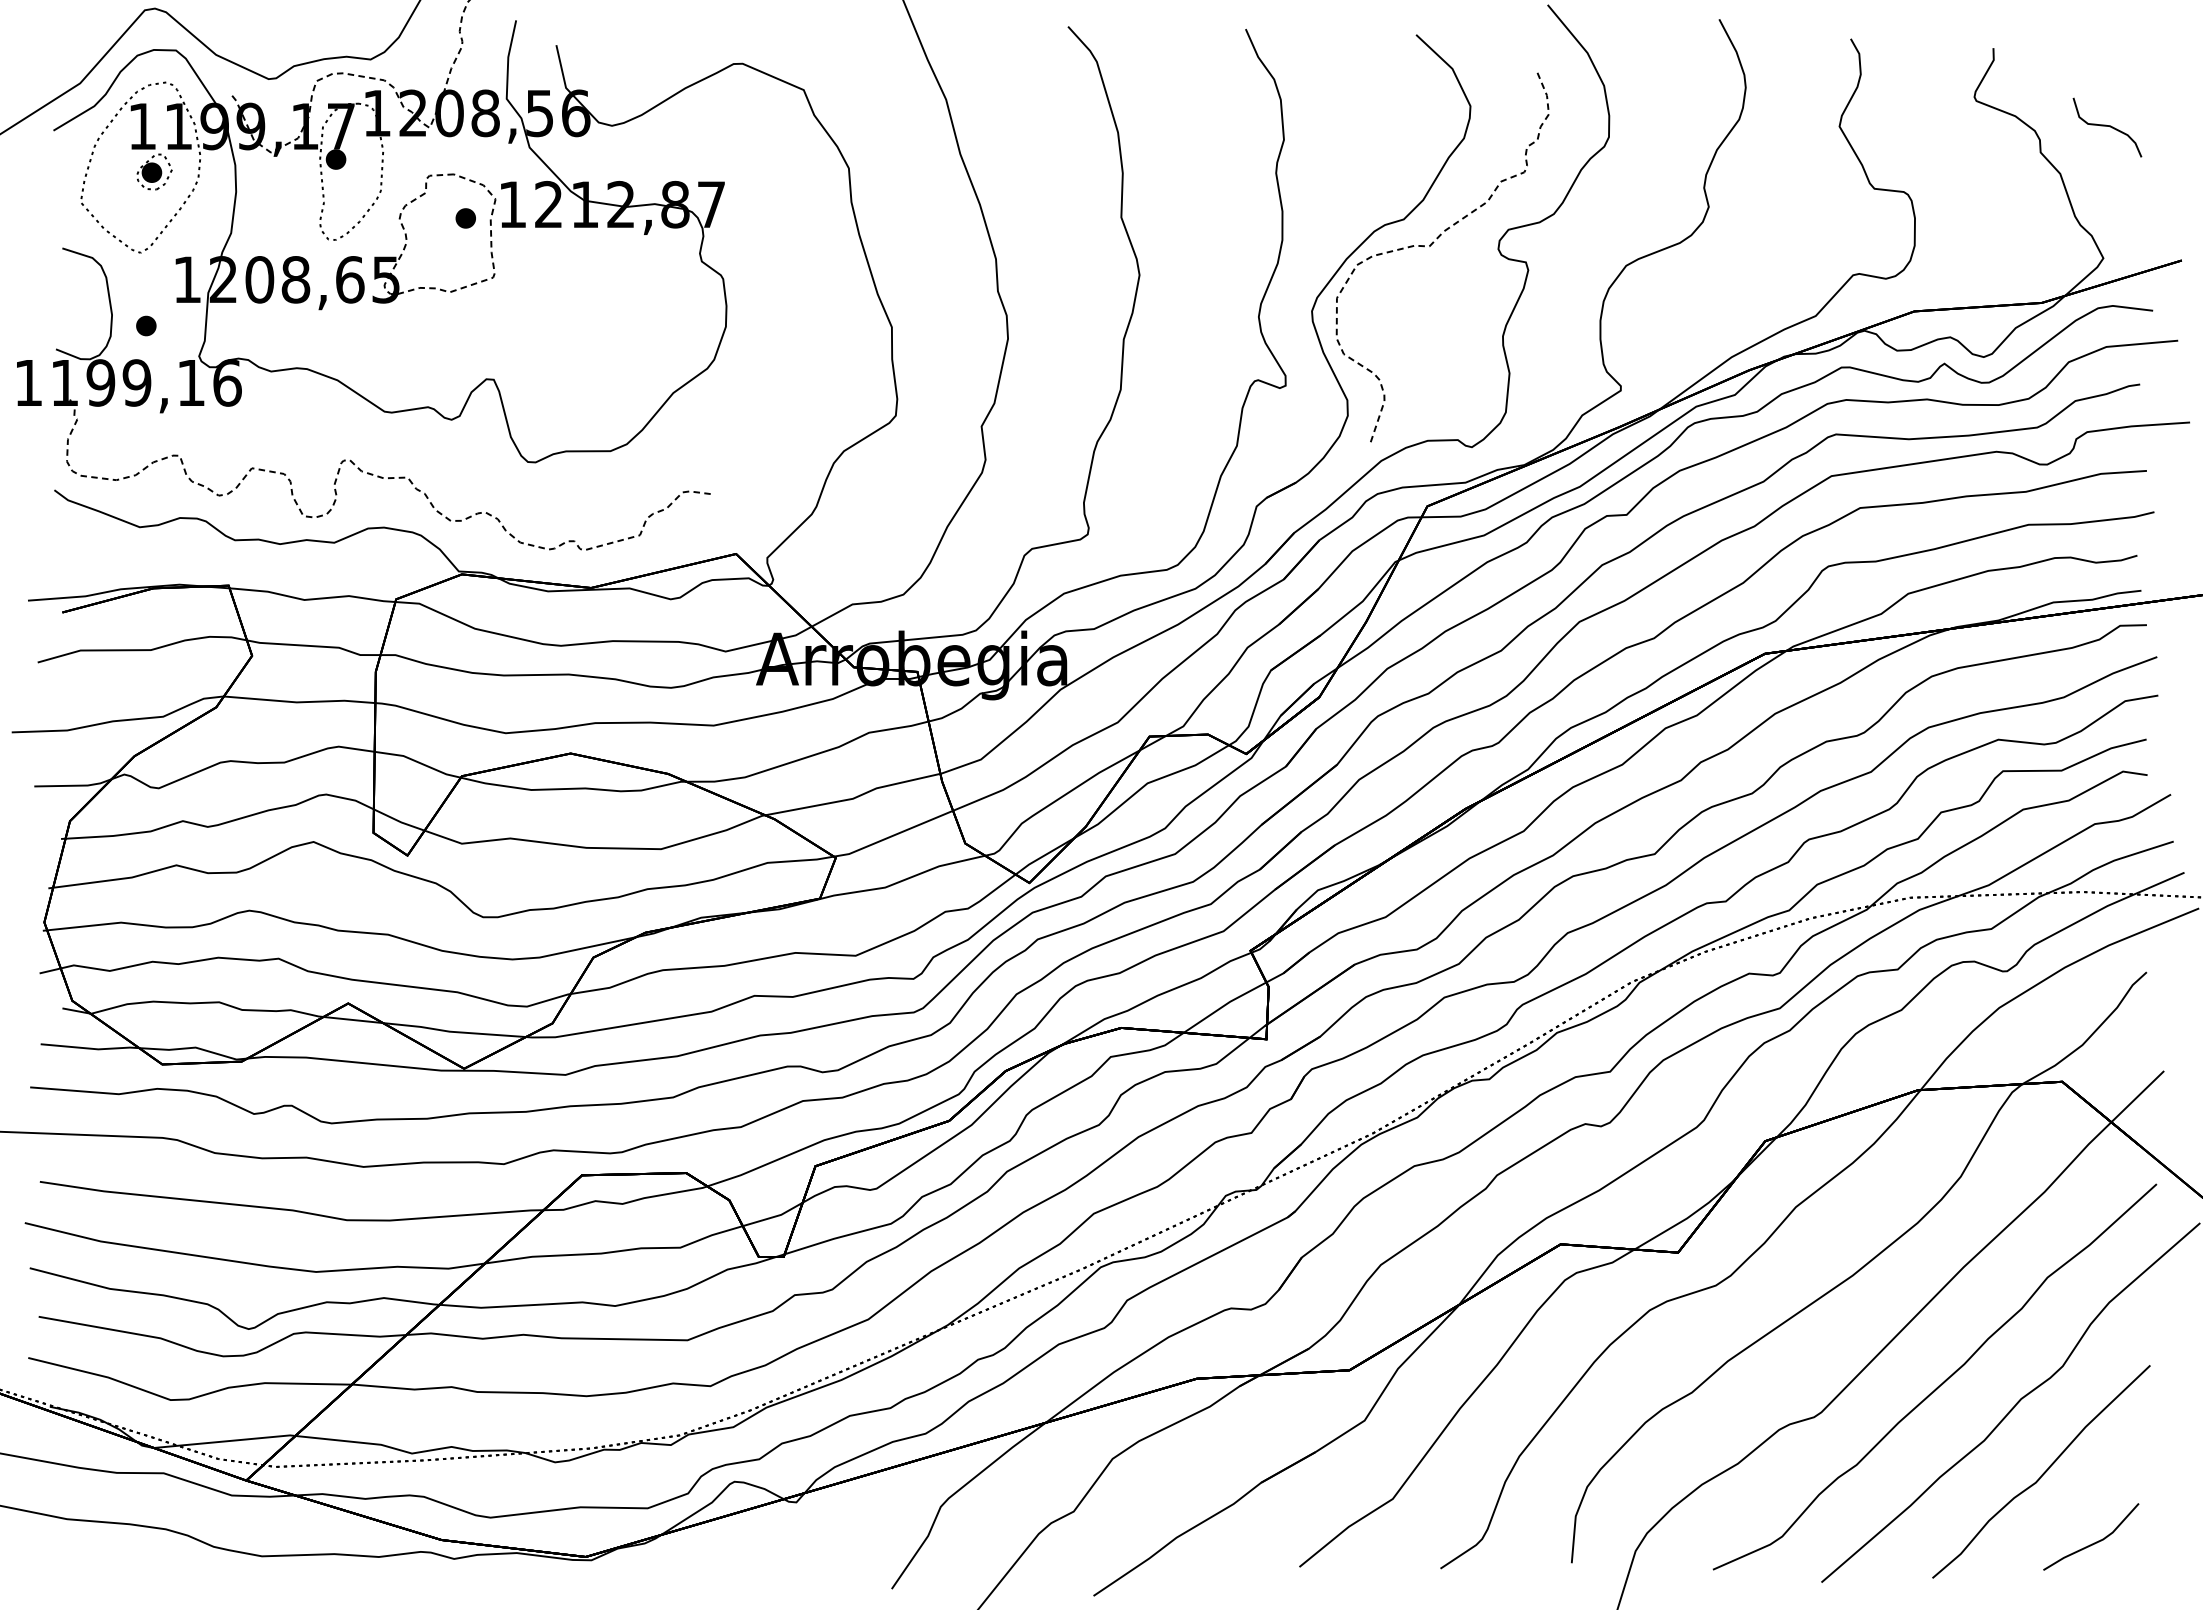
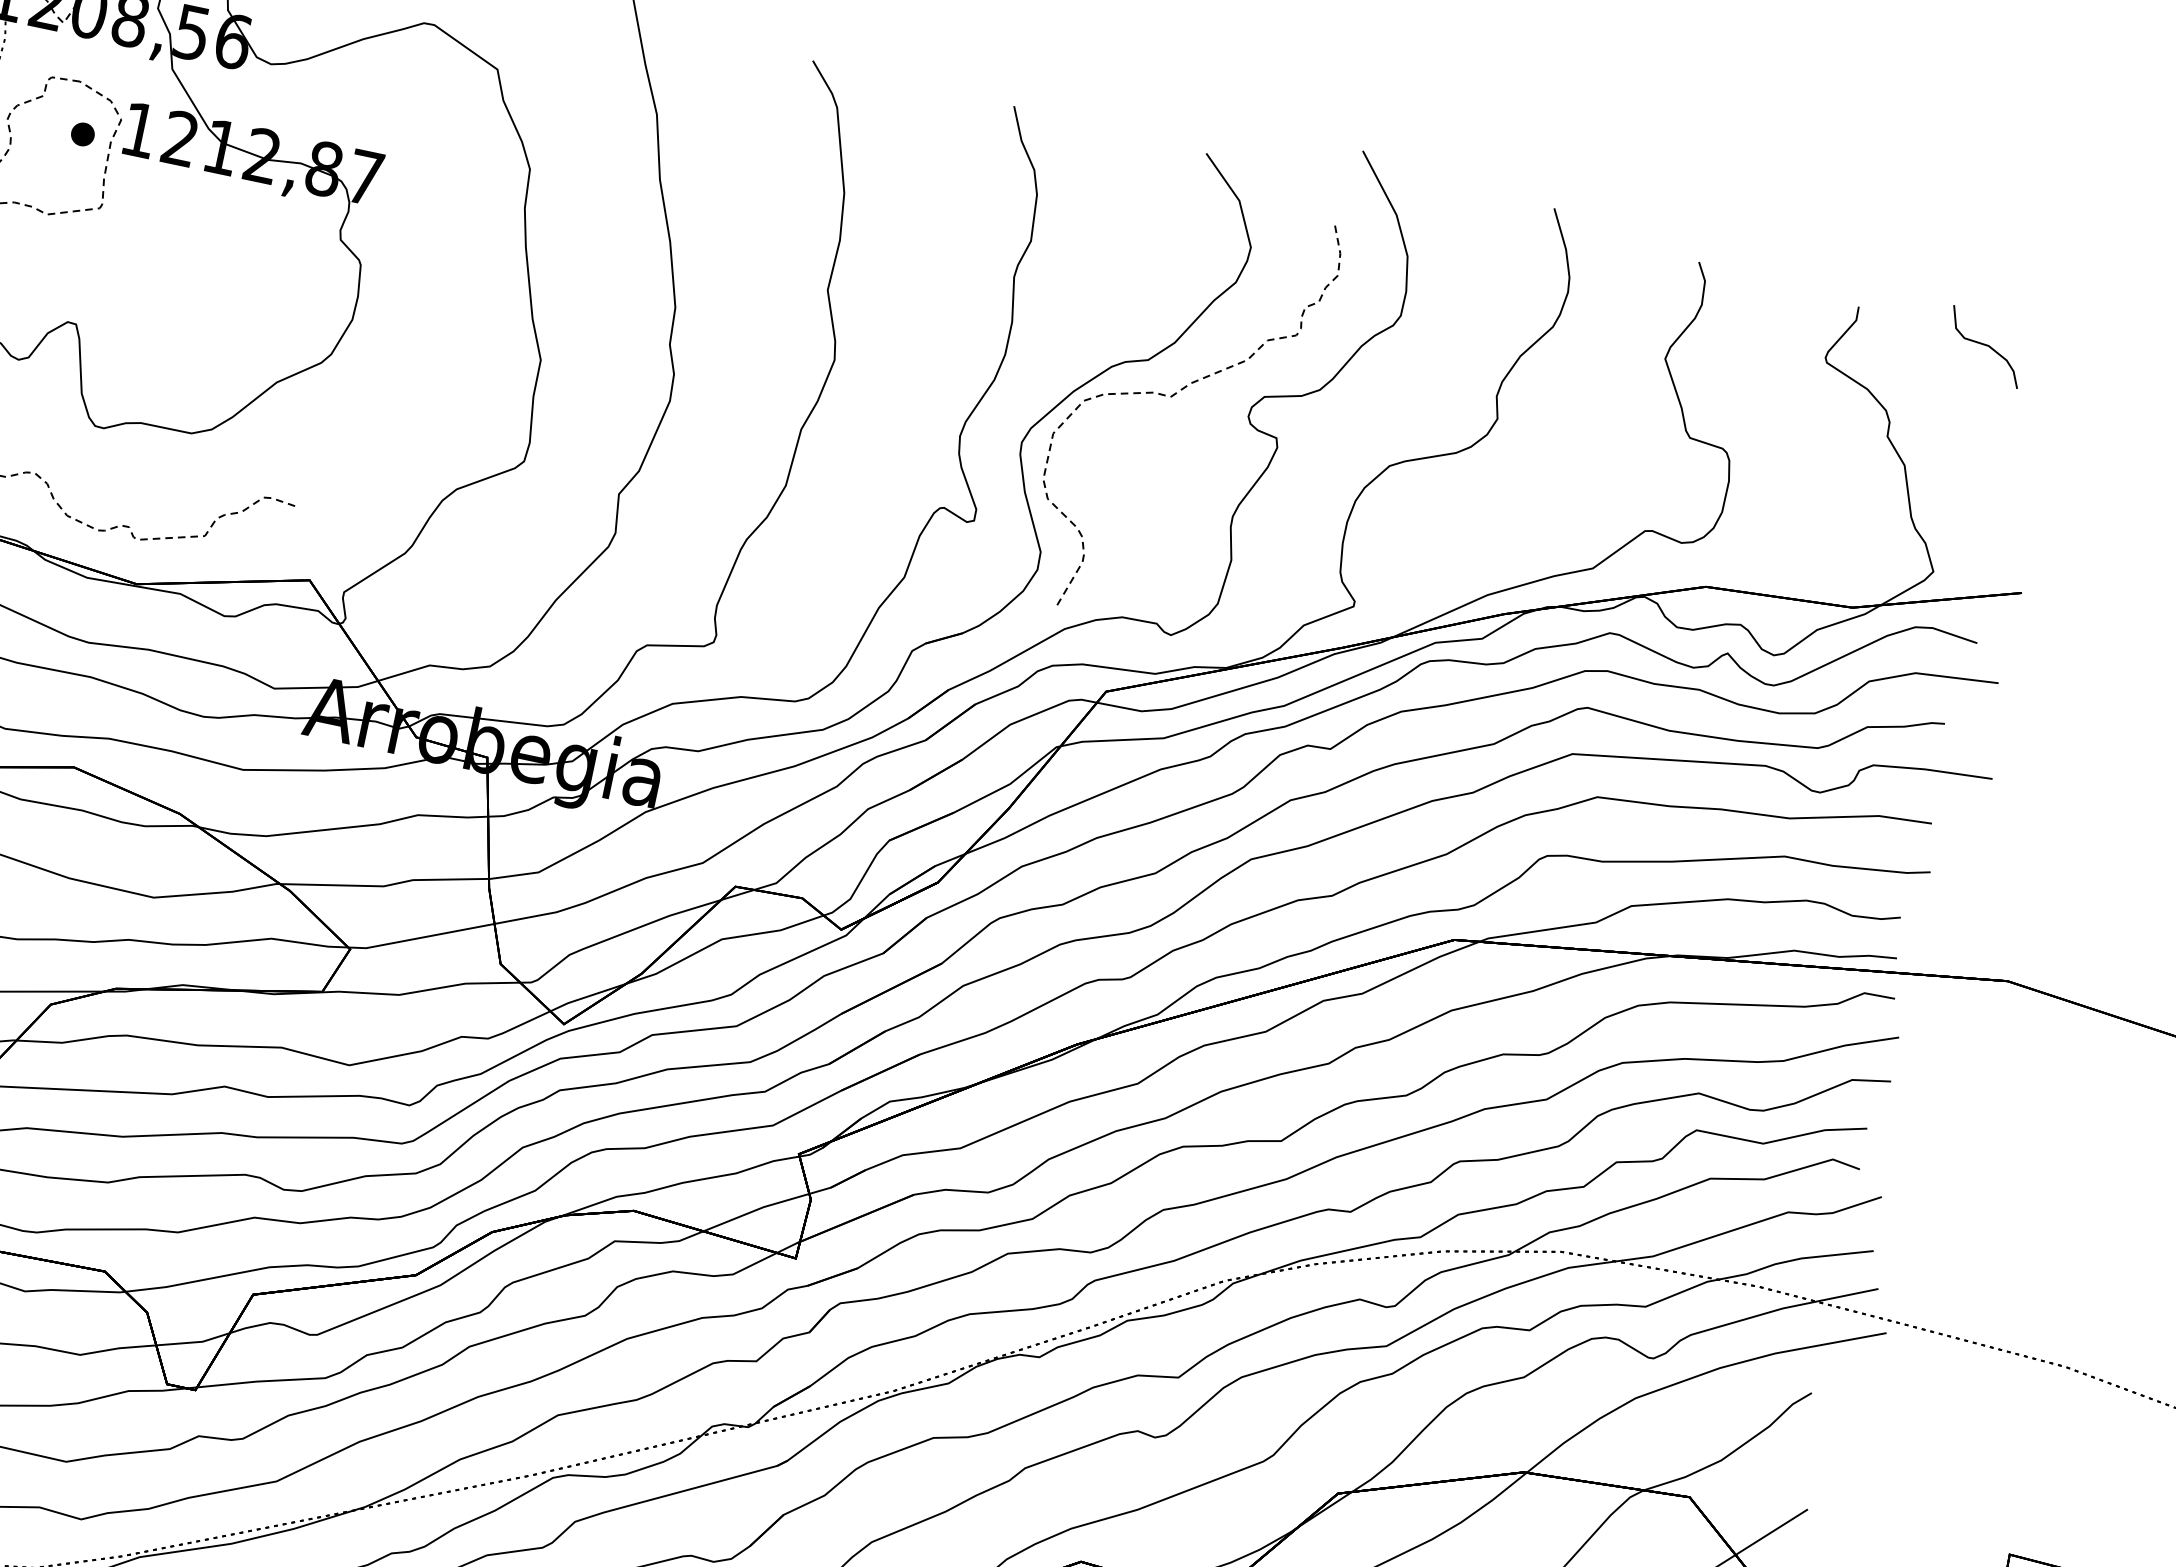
curve: (2107, 126) -> (1985, 345), moved

